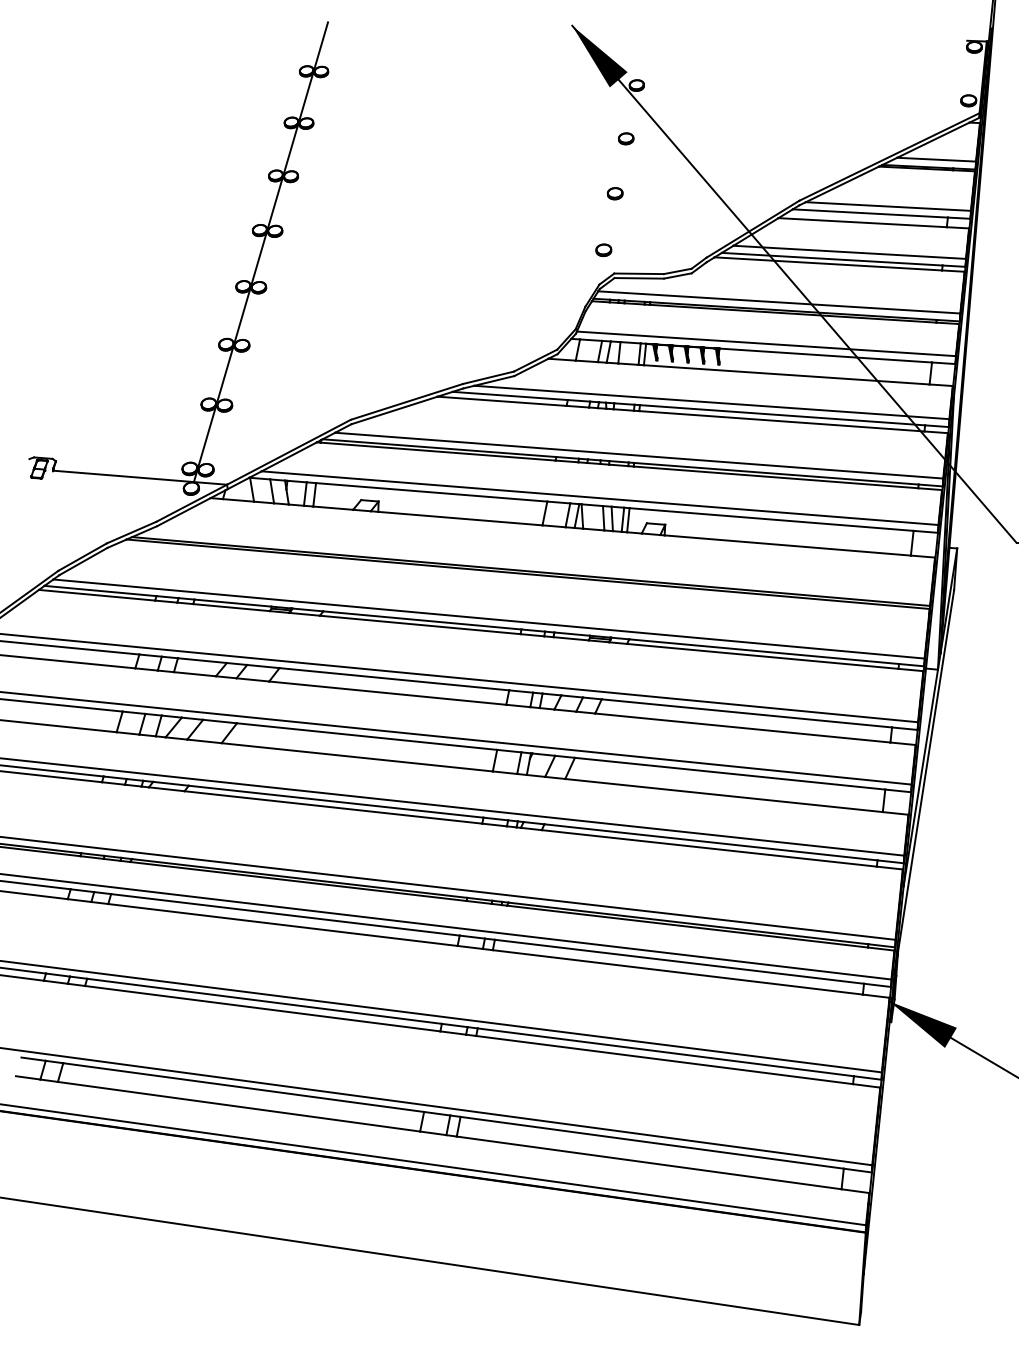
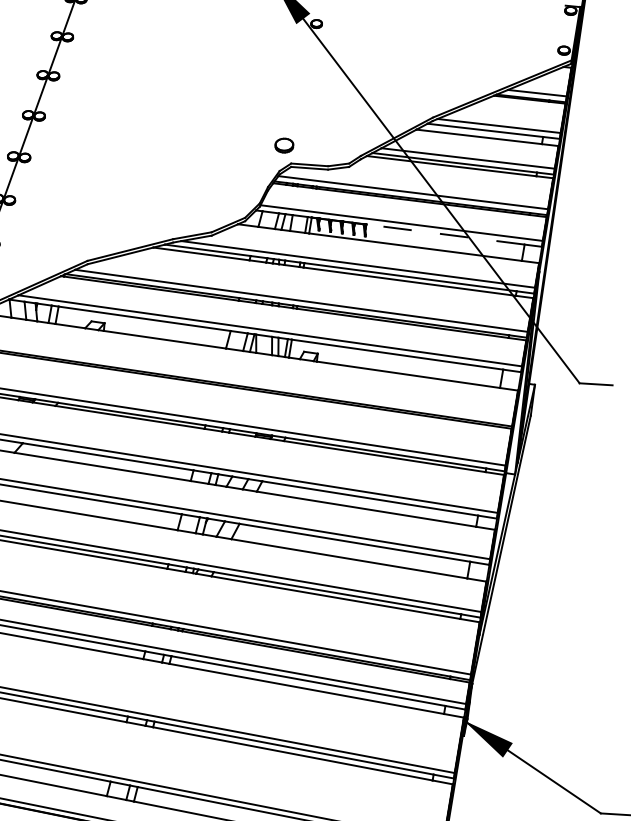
part: (626, 138) -> (306, 63), removed
part: (614, 193) -> (295, 103), removed
part: (603, 250) -> (284, 145), size x1.6
line: (825, 355) -> (445, 234), solid -> dashed

